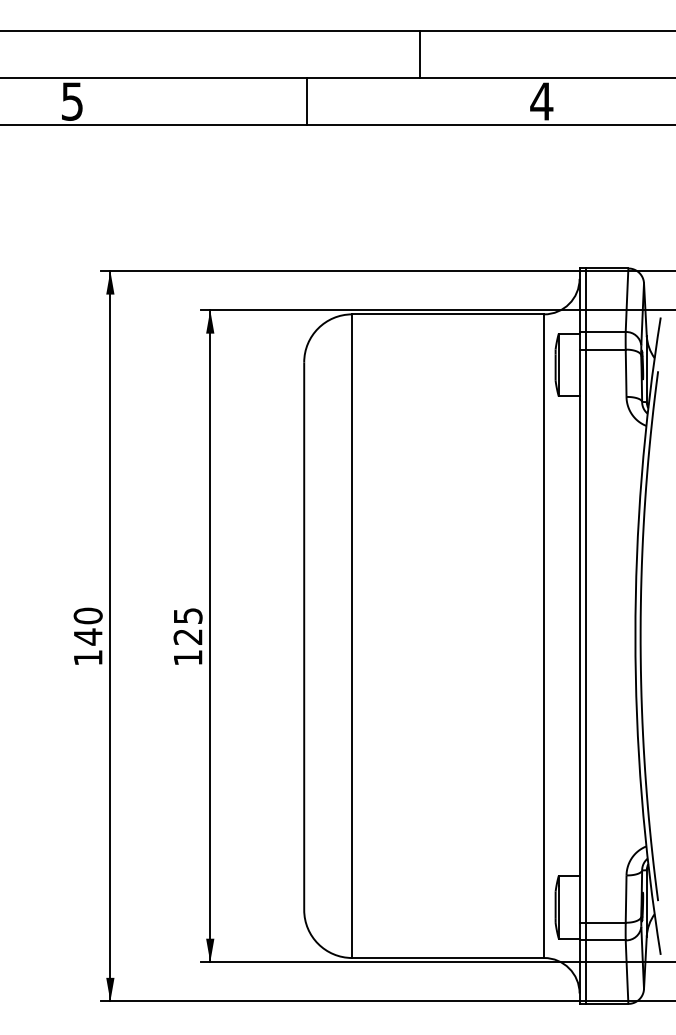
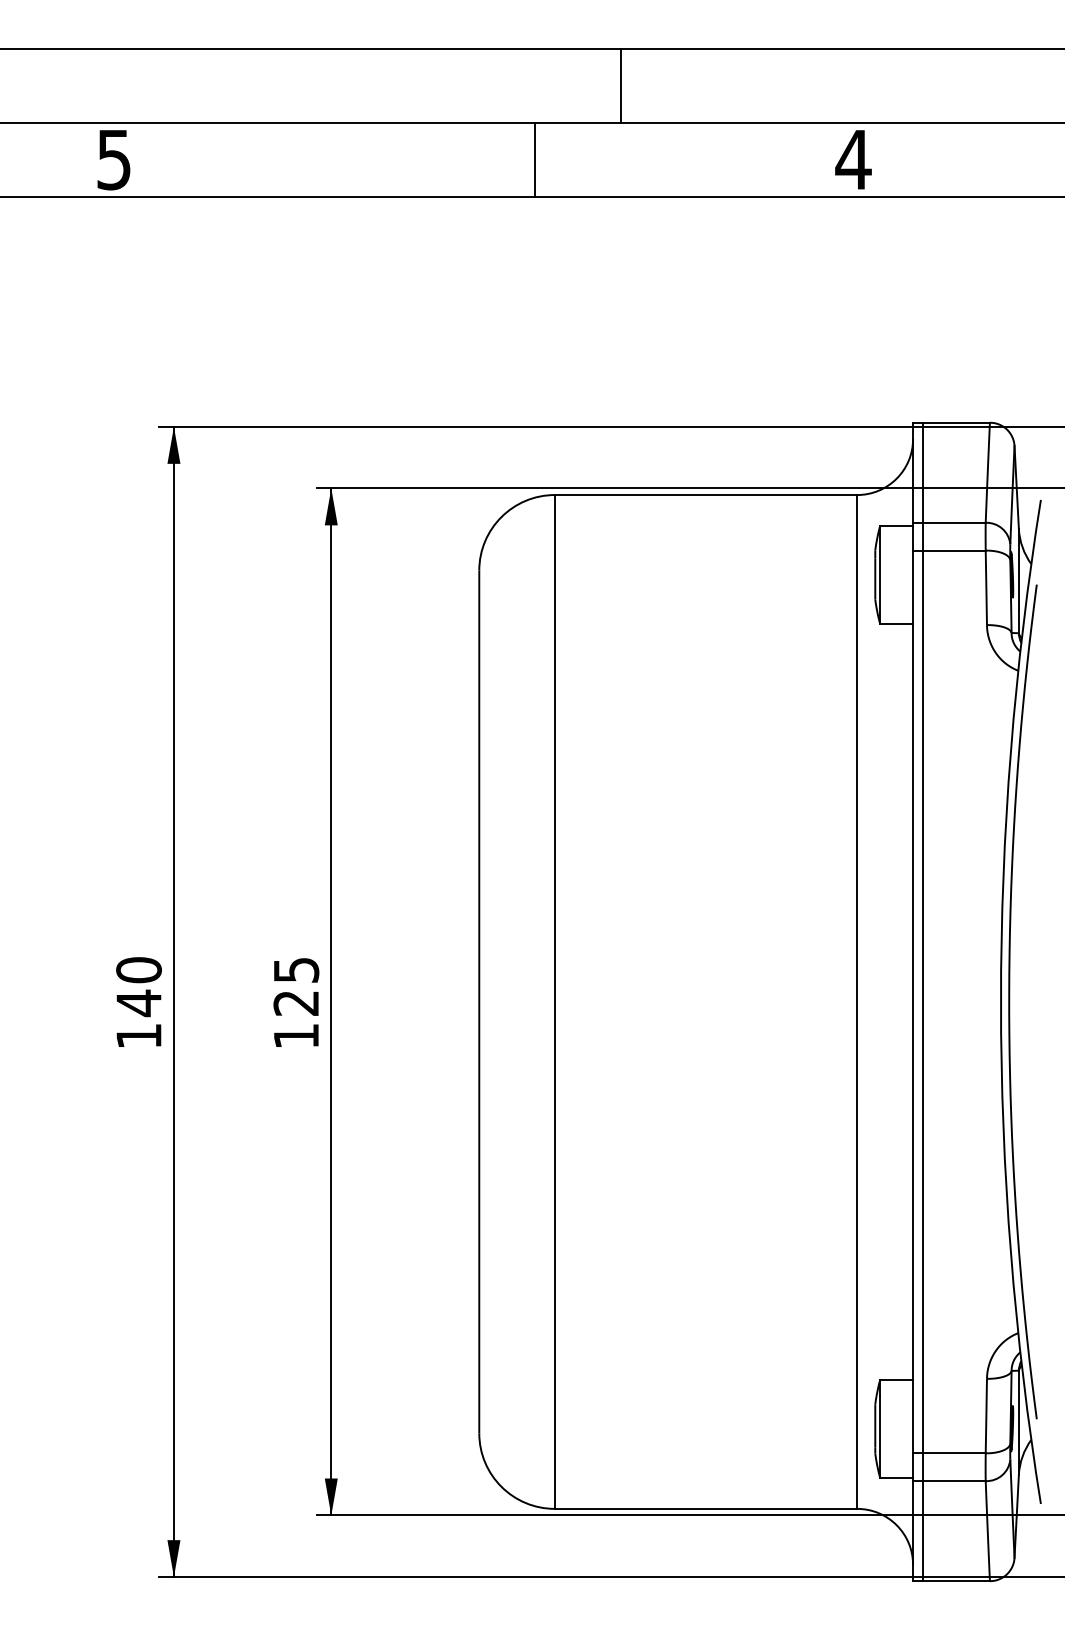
line: (420, 54) -> (621, 85), moved
line: (307, 100) -> (534, 158), moved

